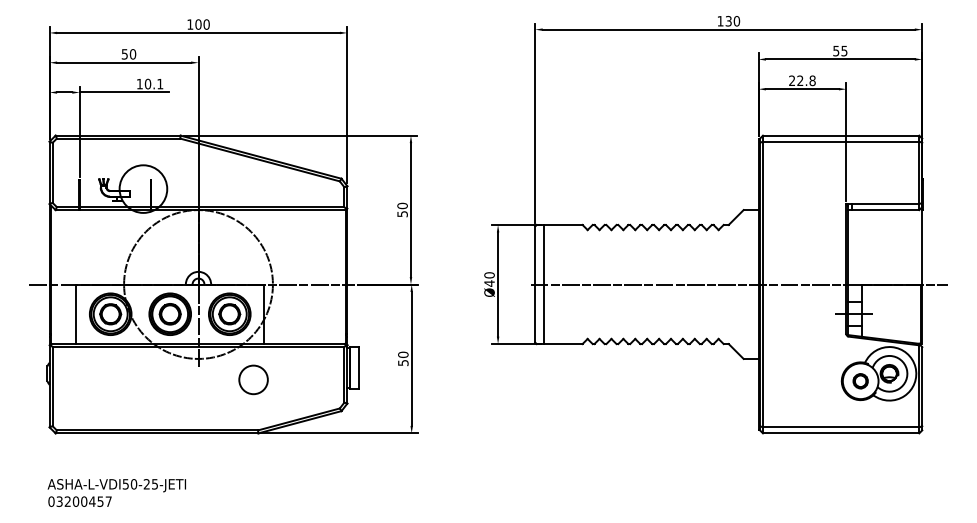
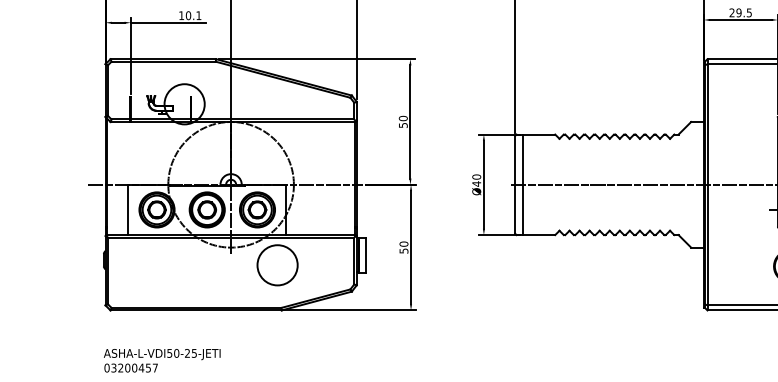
text: (806, 80) -> (744, 12), 22.8 -> 29.5
circle: (253, 379) -> (277, 264), size x1.67

